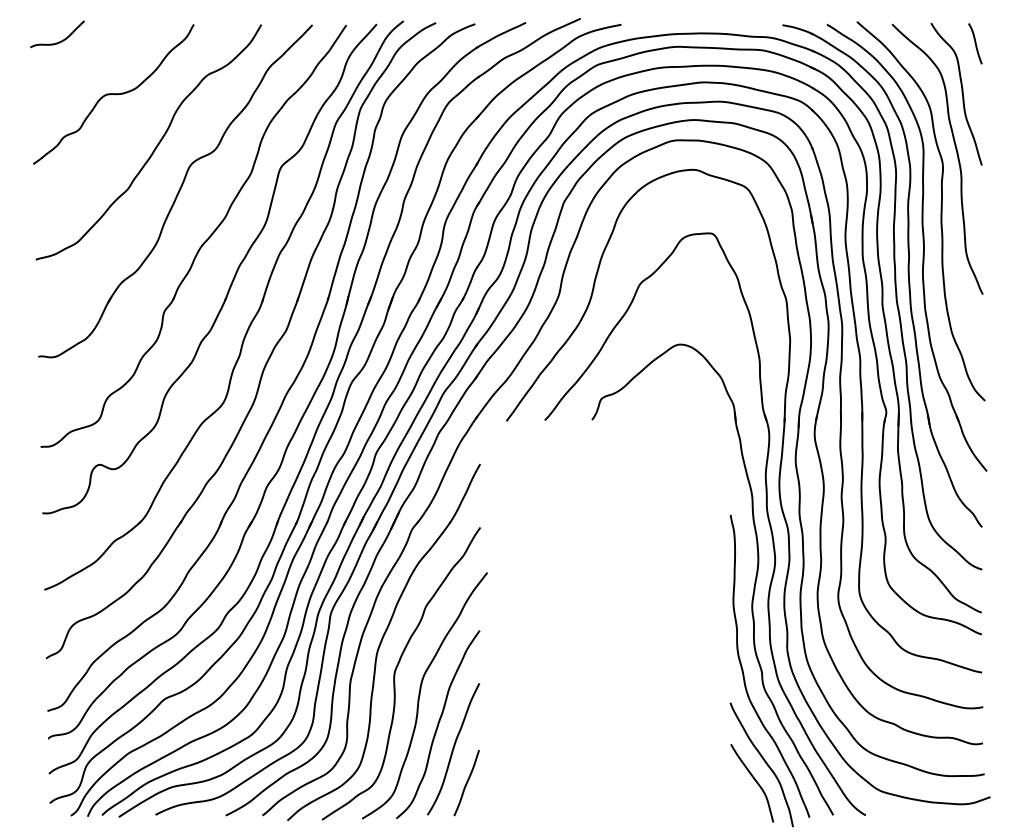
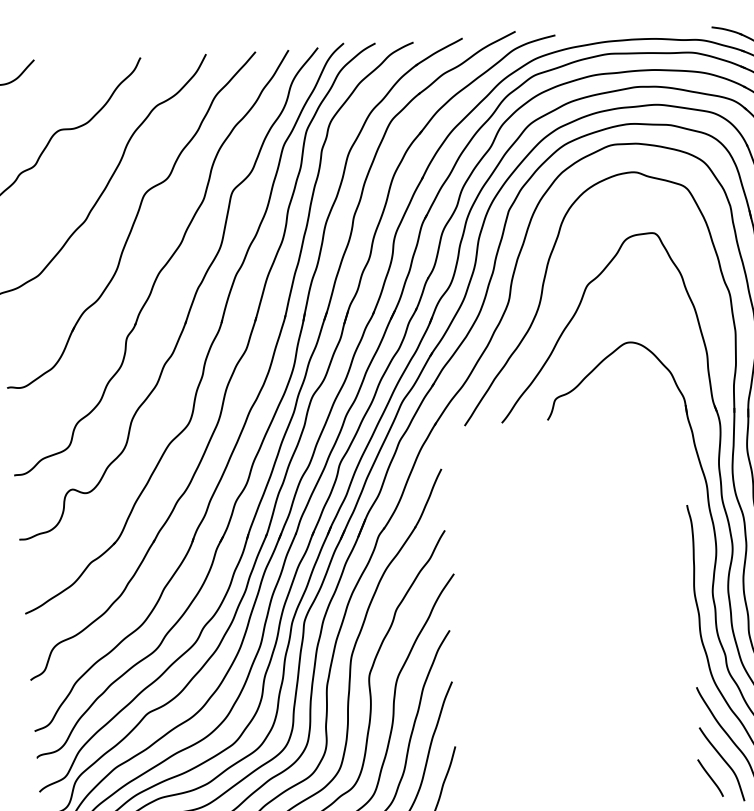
line: (739, 796) -> (710, 777), added

